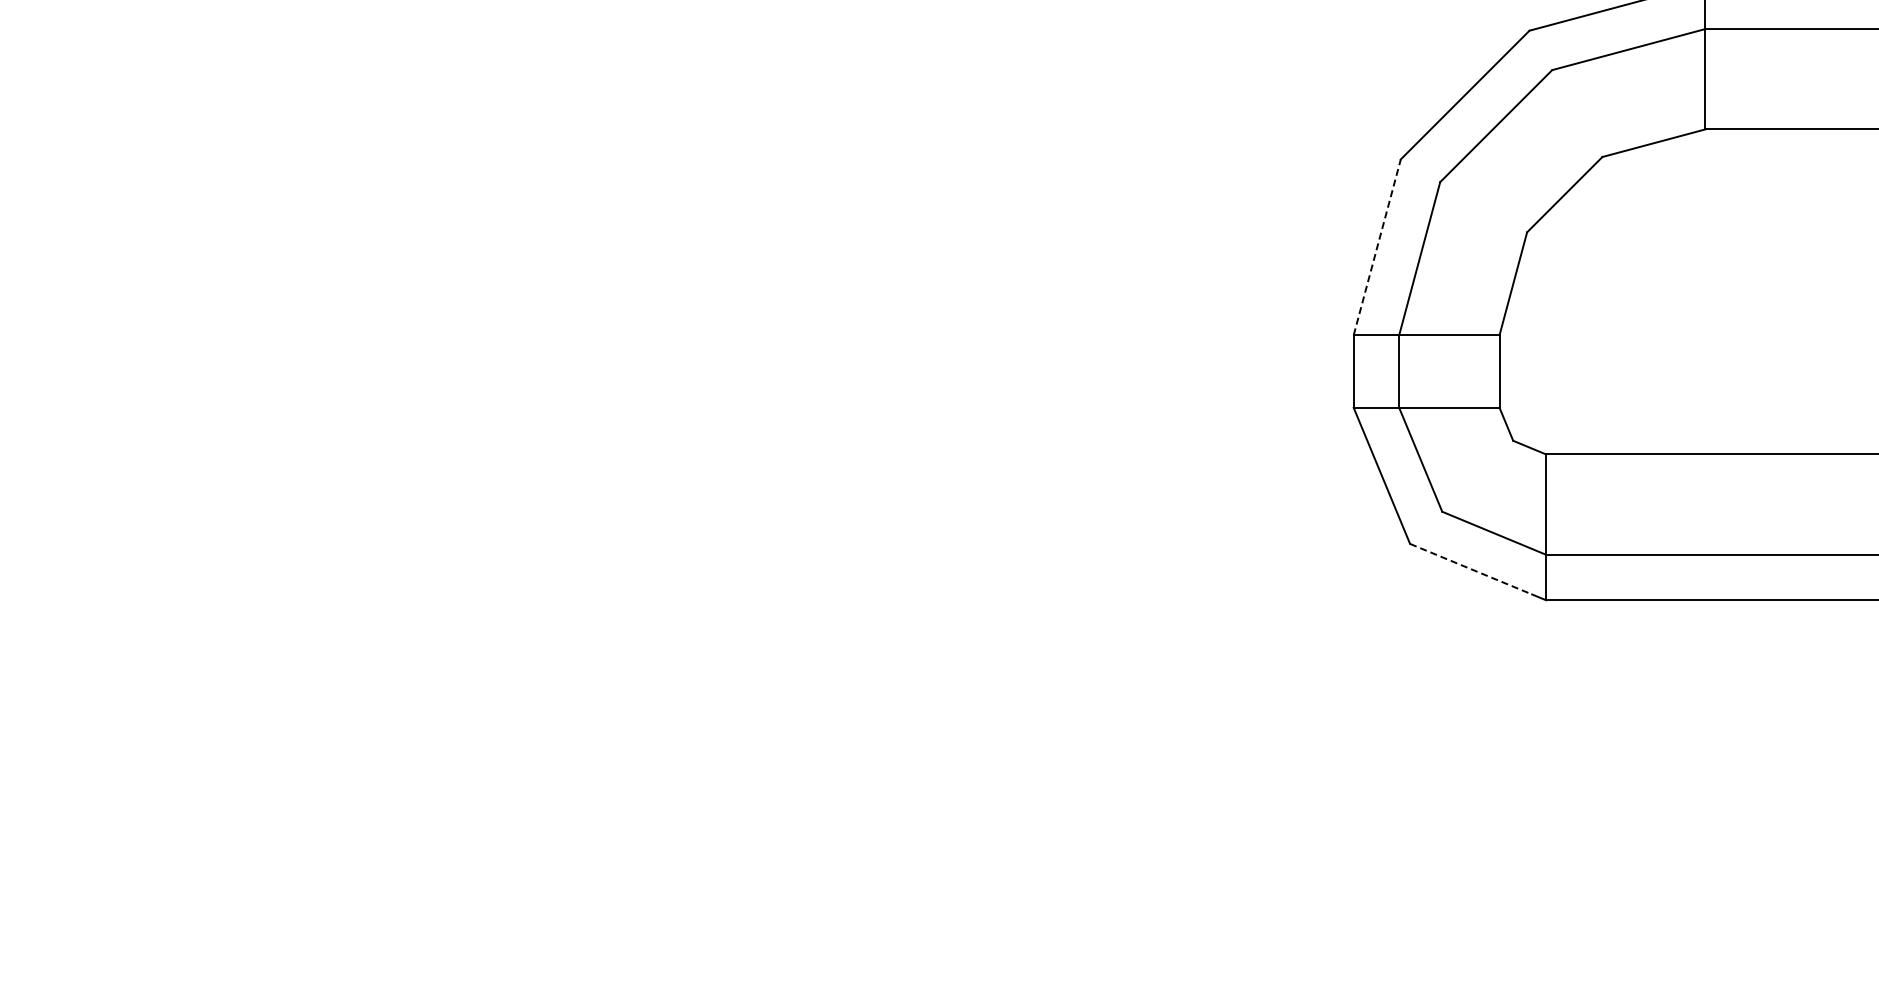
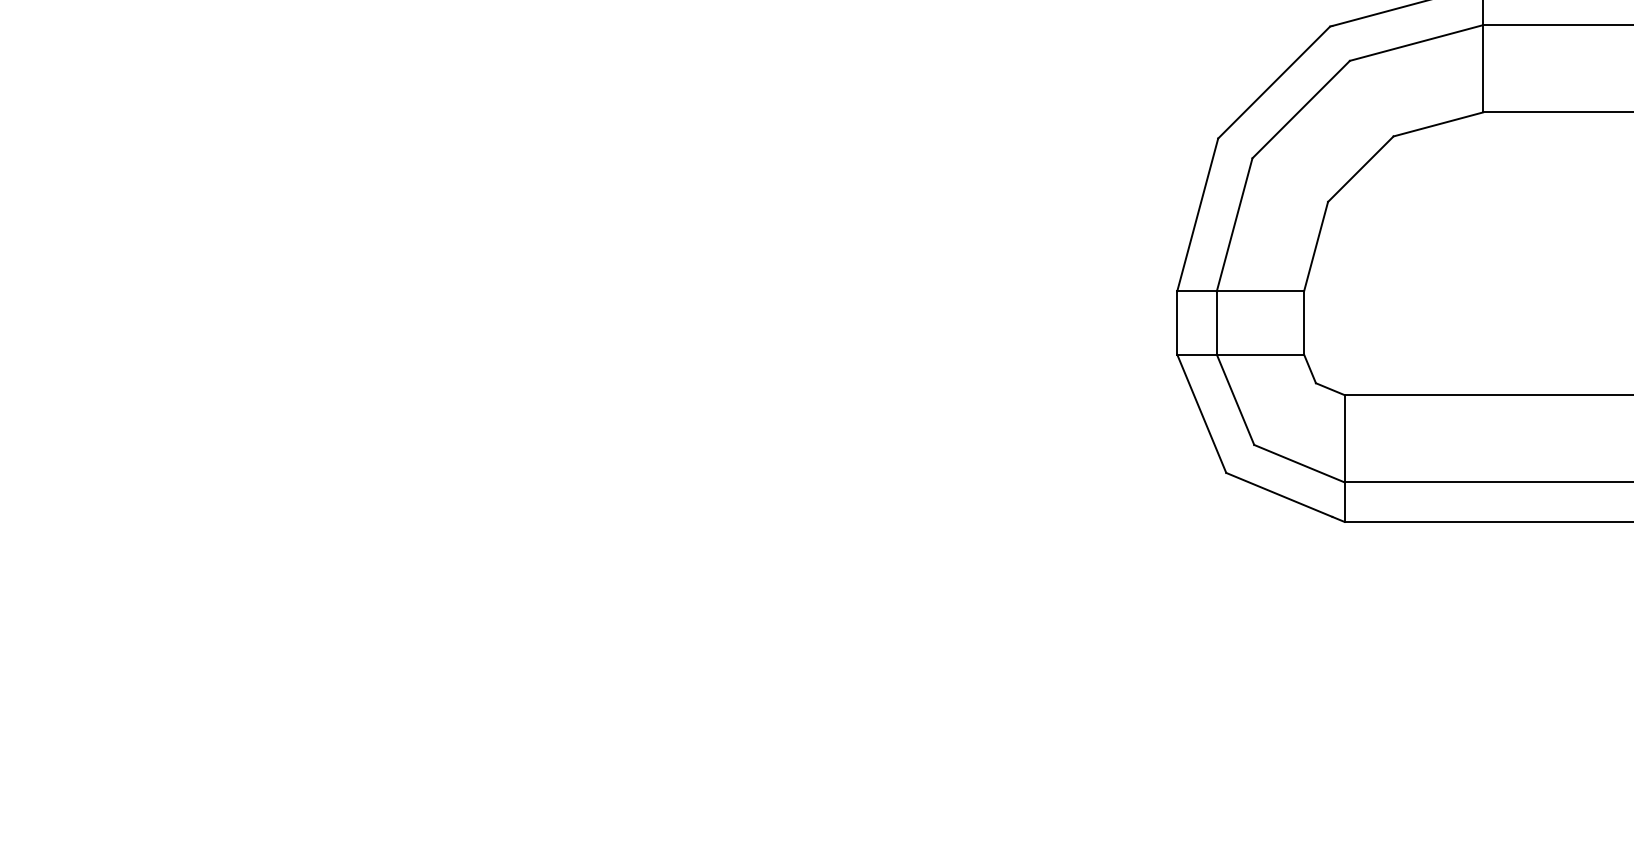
line: (1377, 247) -> (1197, 215), dashed -> solid
line: (1471, 569) -> (1279, 495), dashed -> solid

